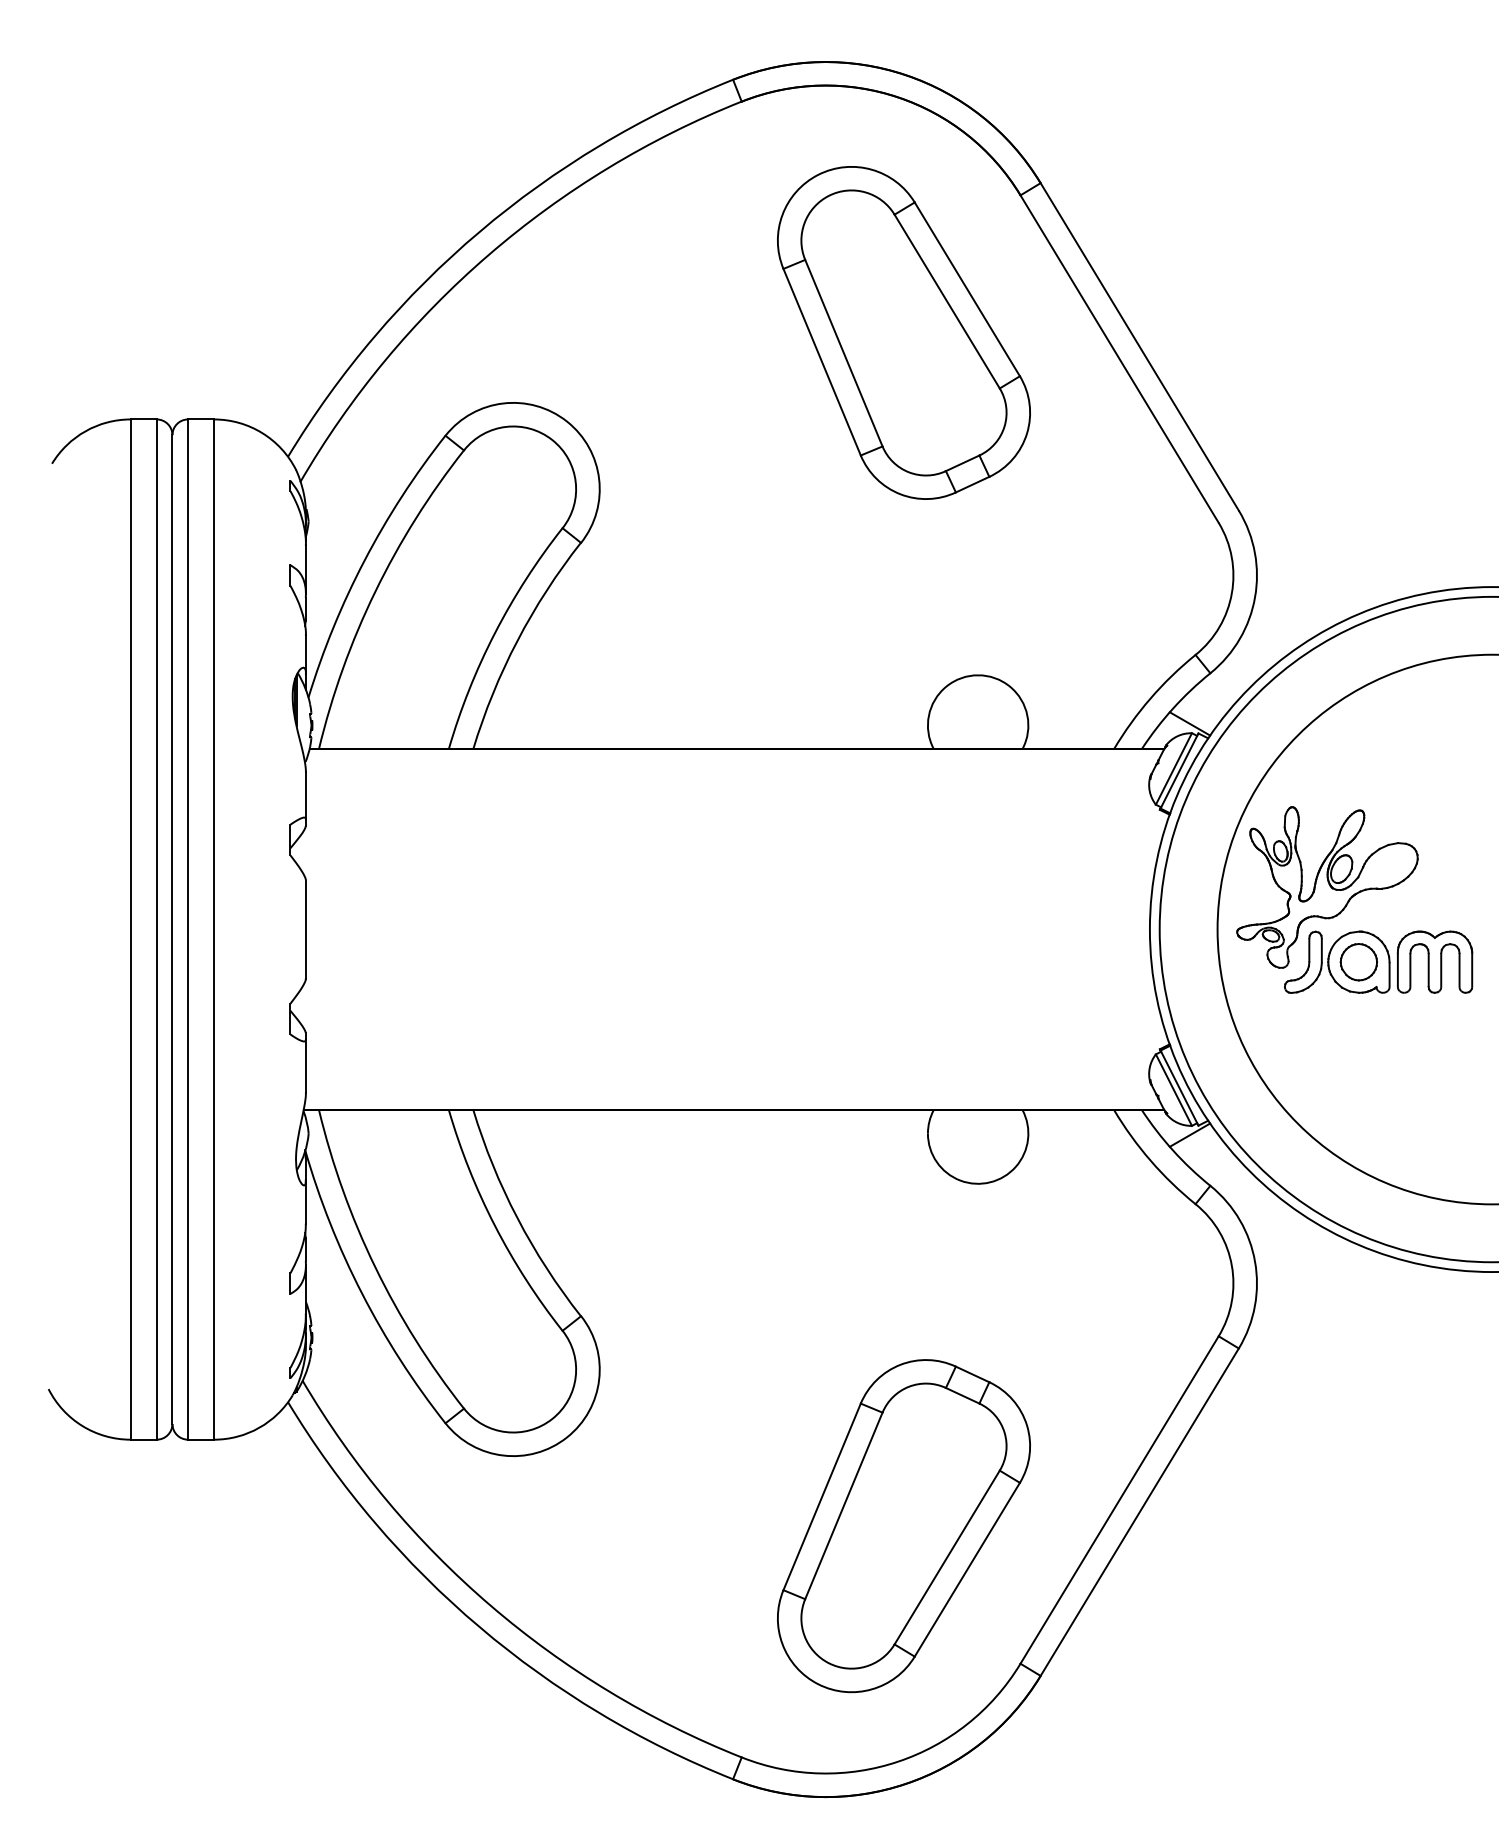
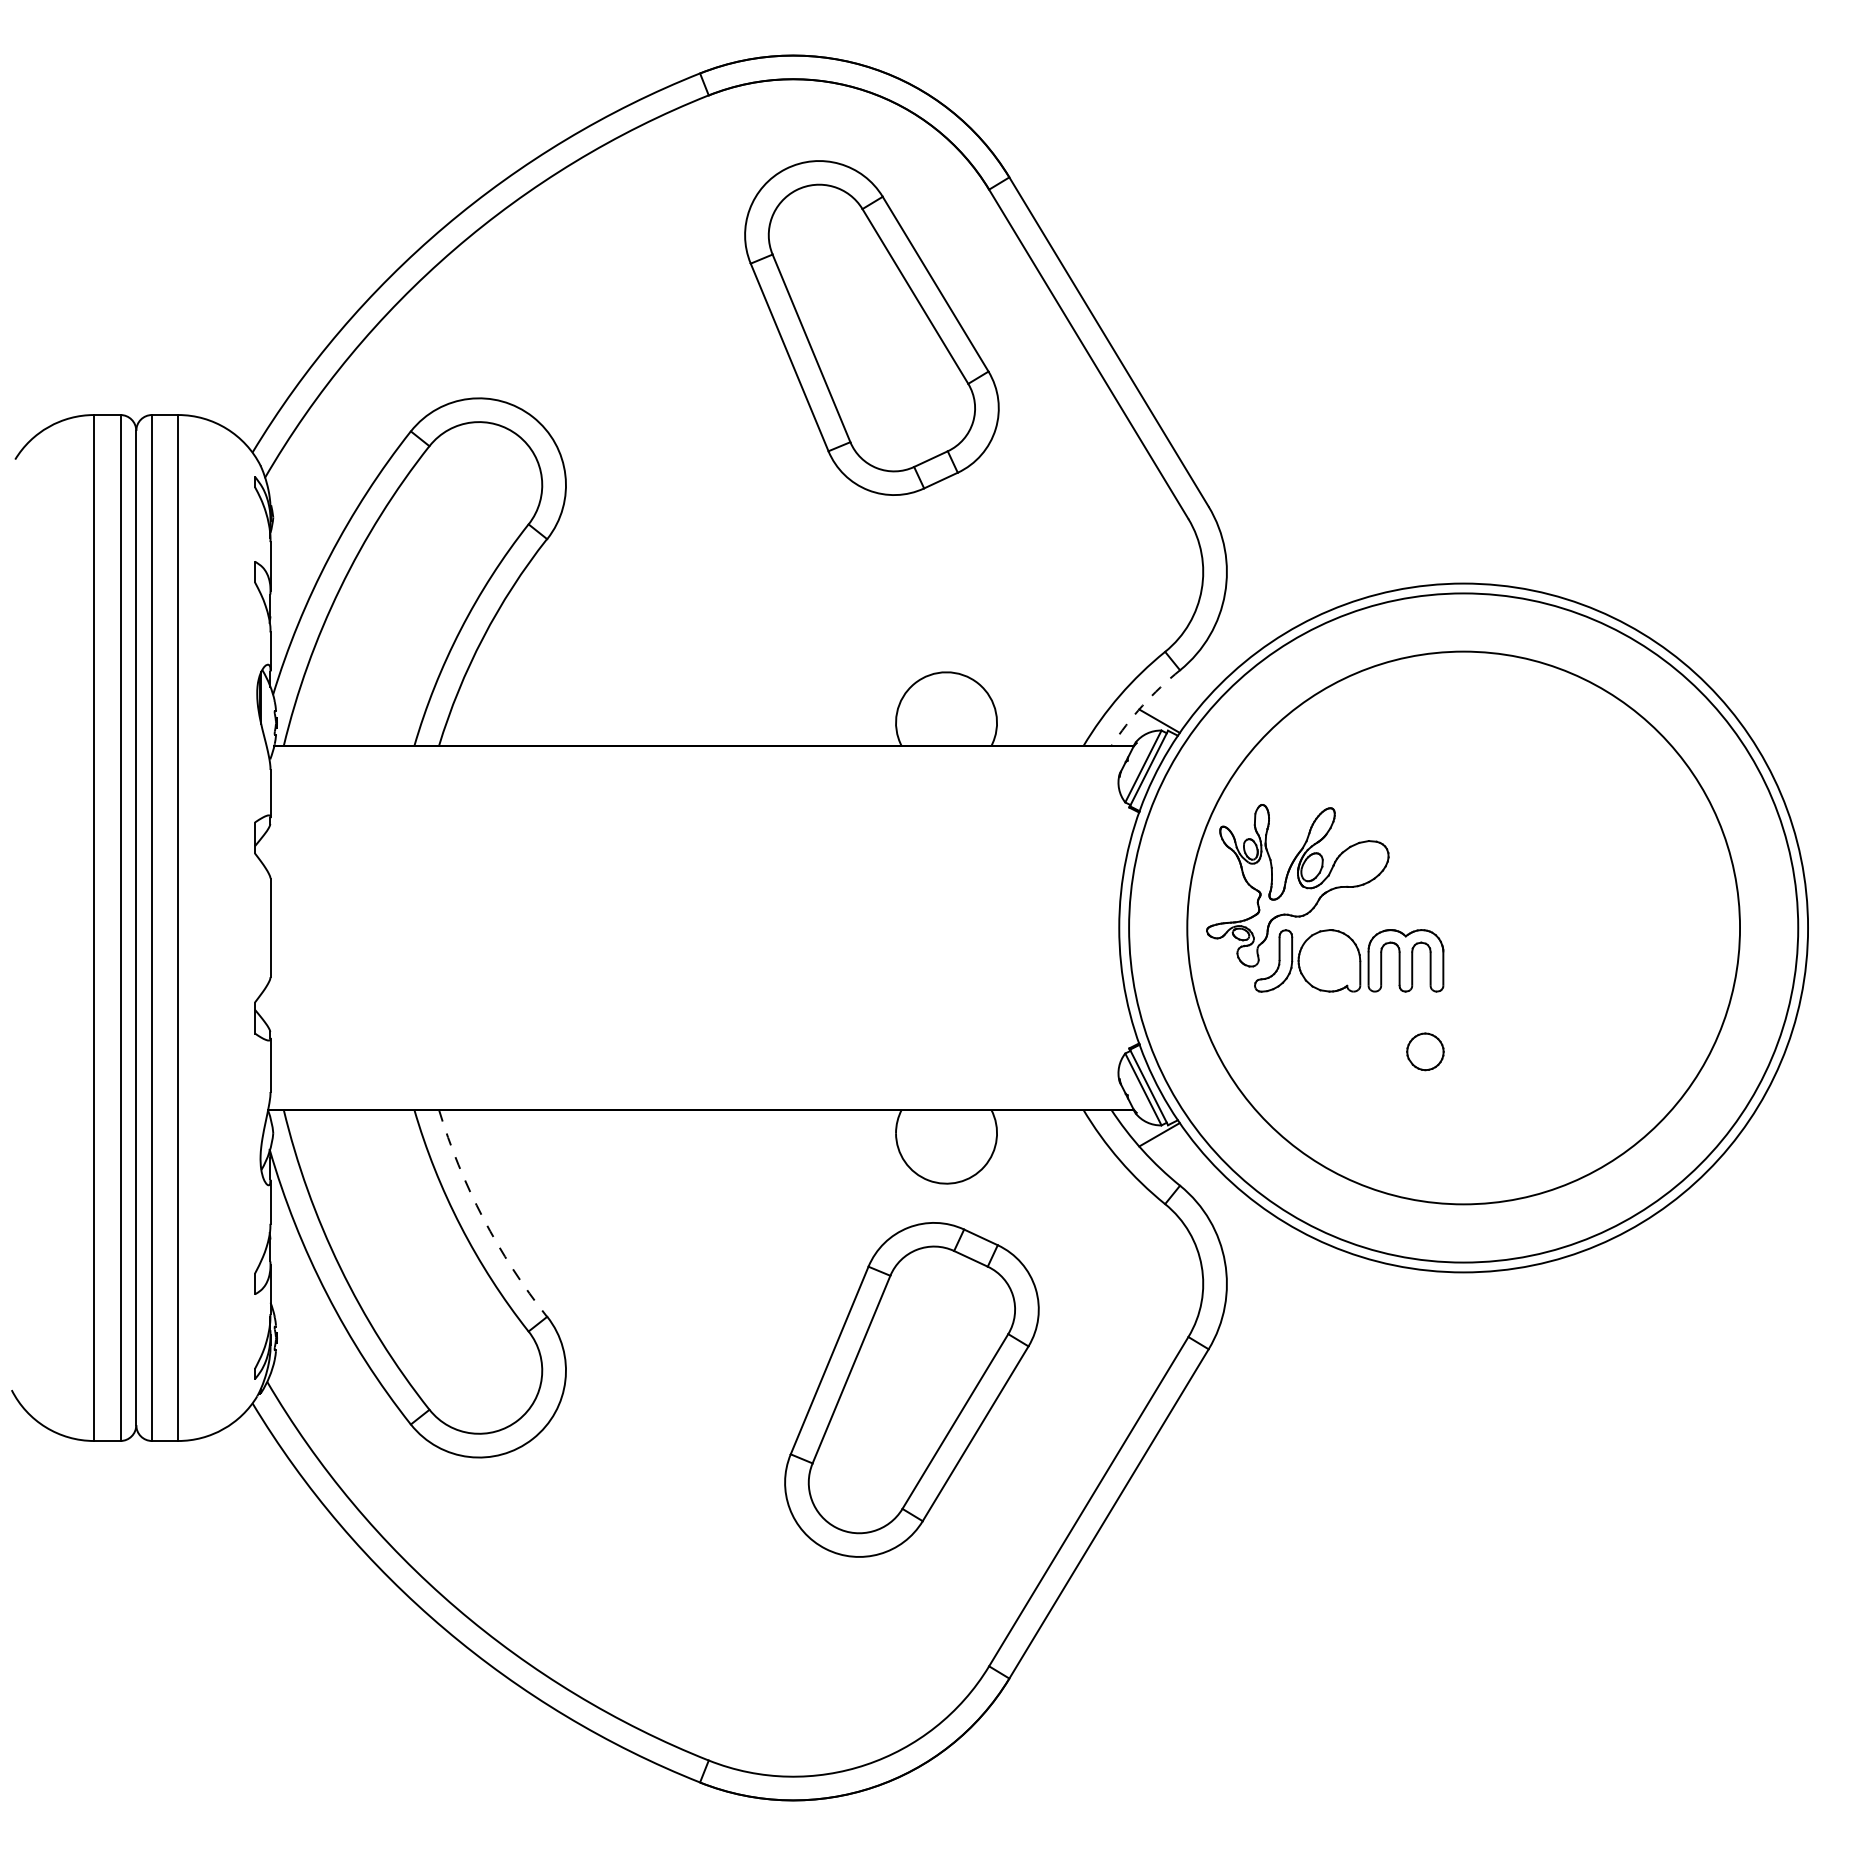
arc: (1173, 708) -> (1142, 705), solid -> dashed
part: (1358, 961) -> (1425, 1051), moved
arc: (517, 1218) -> (483, 1218), solid -> dashed
part: (903, 1525) -> (911, 1389), moved

